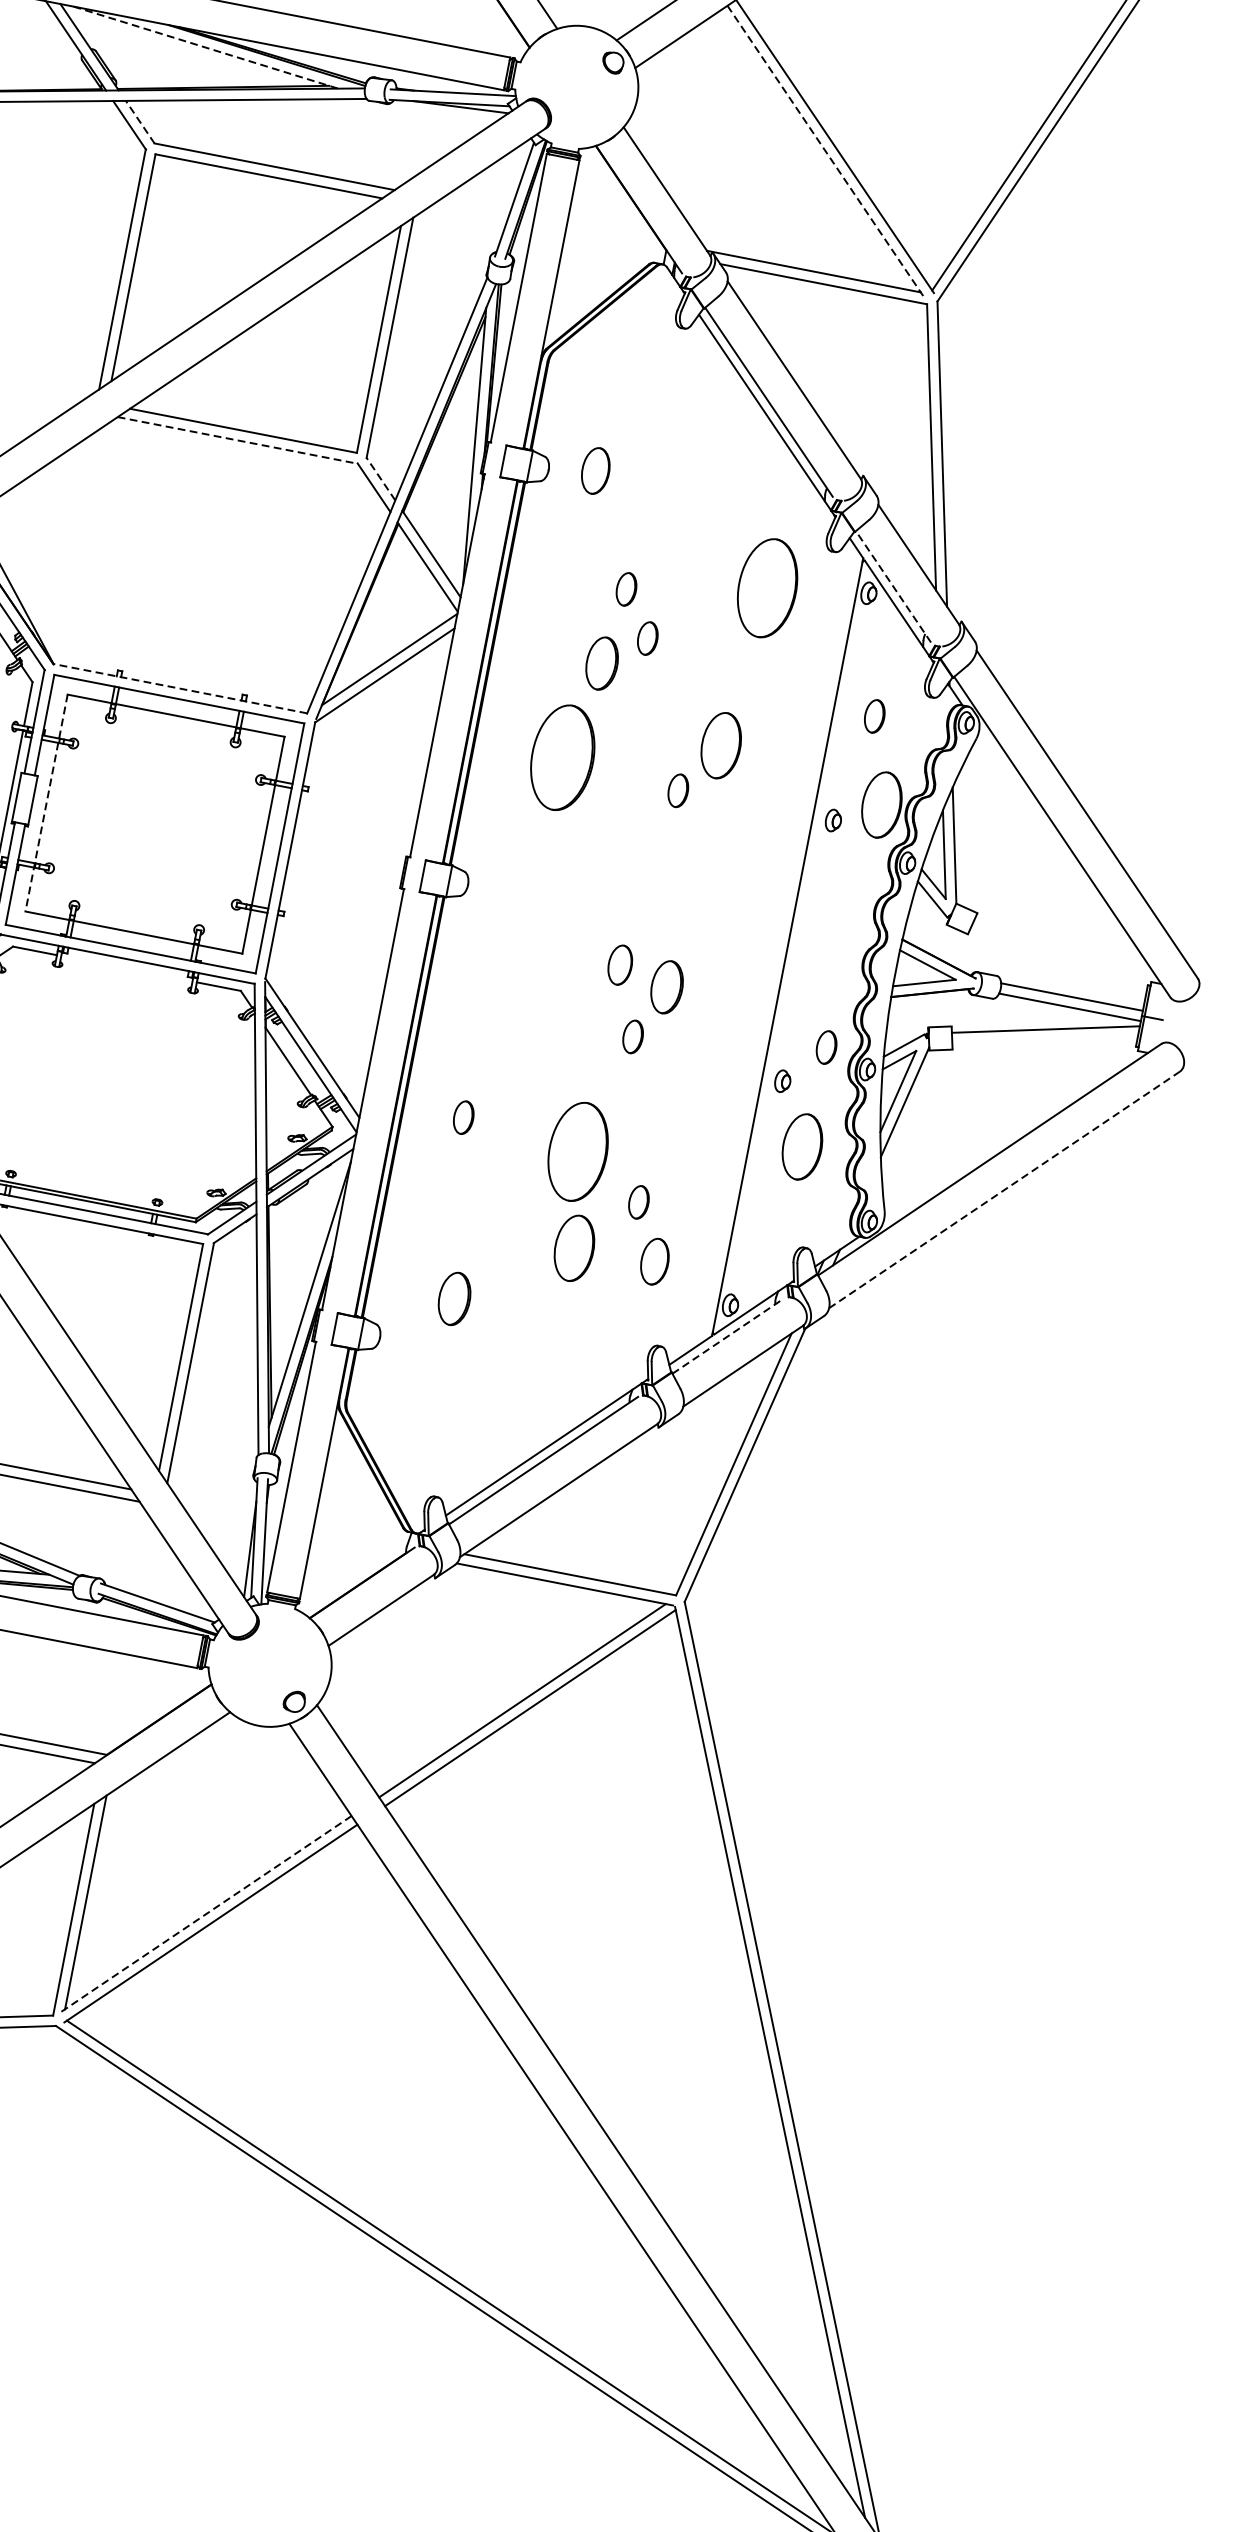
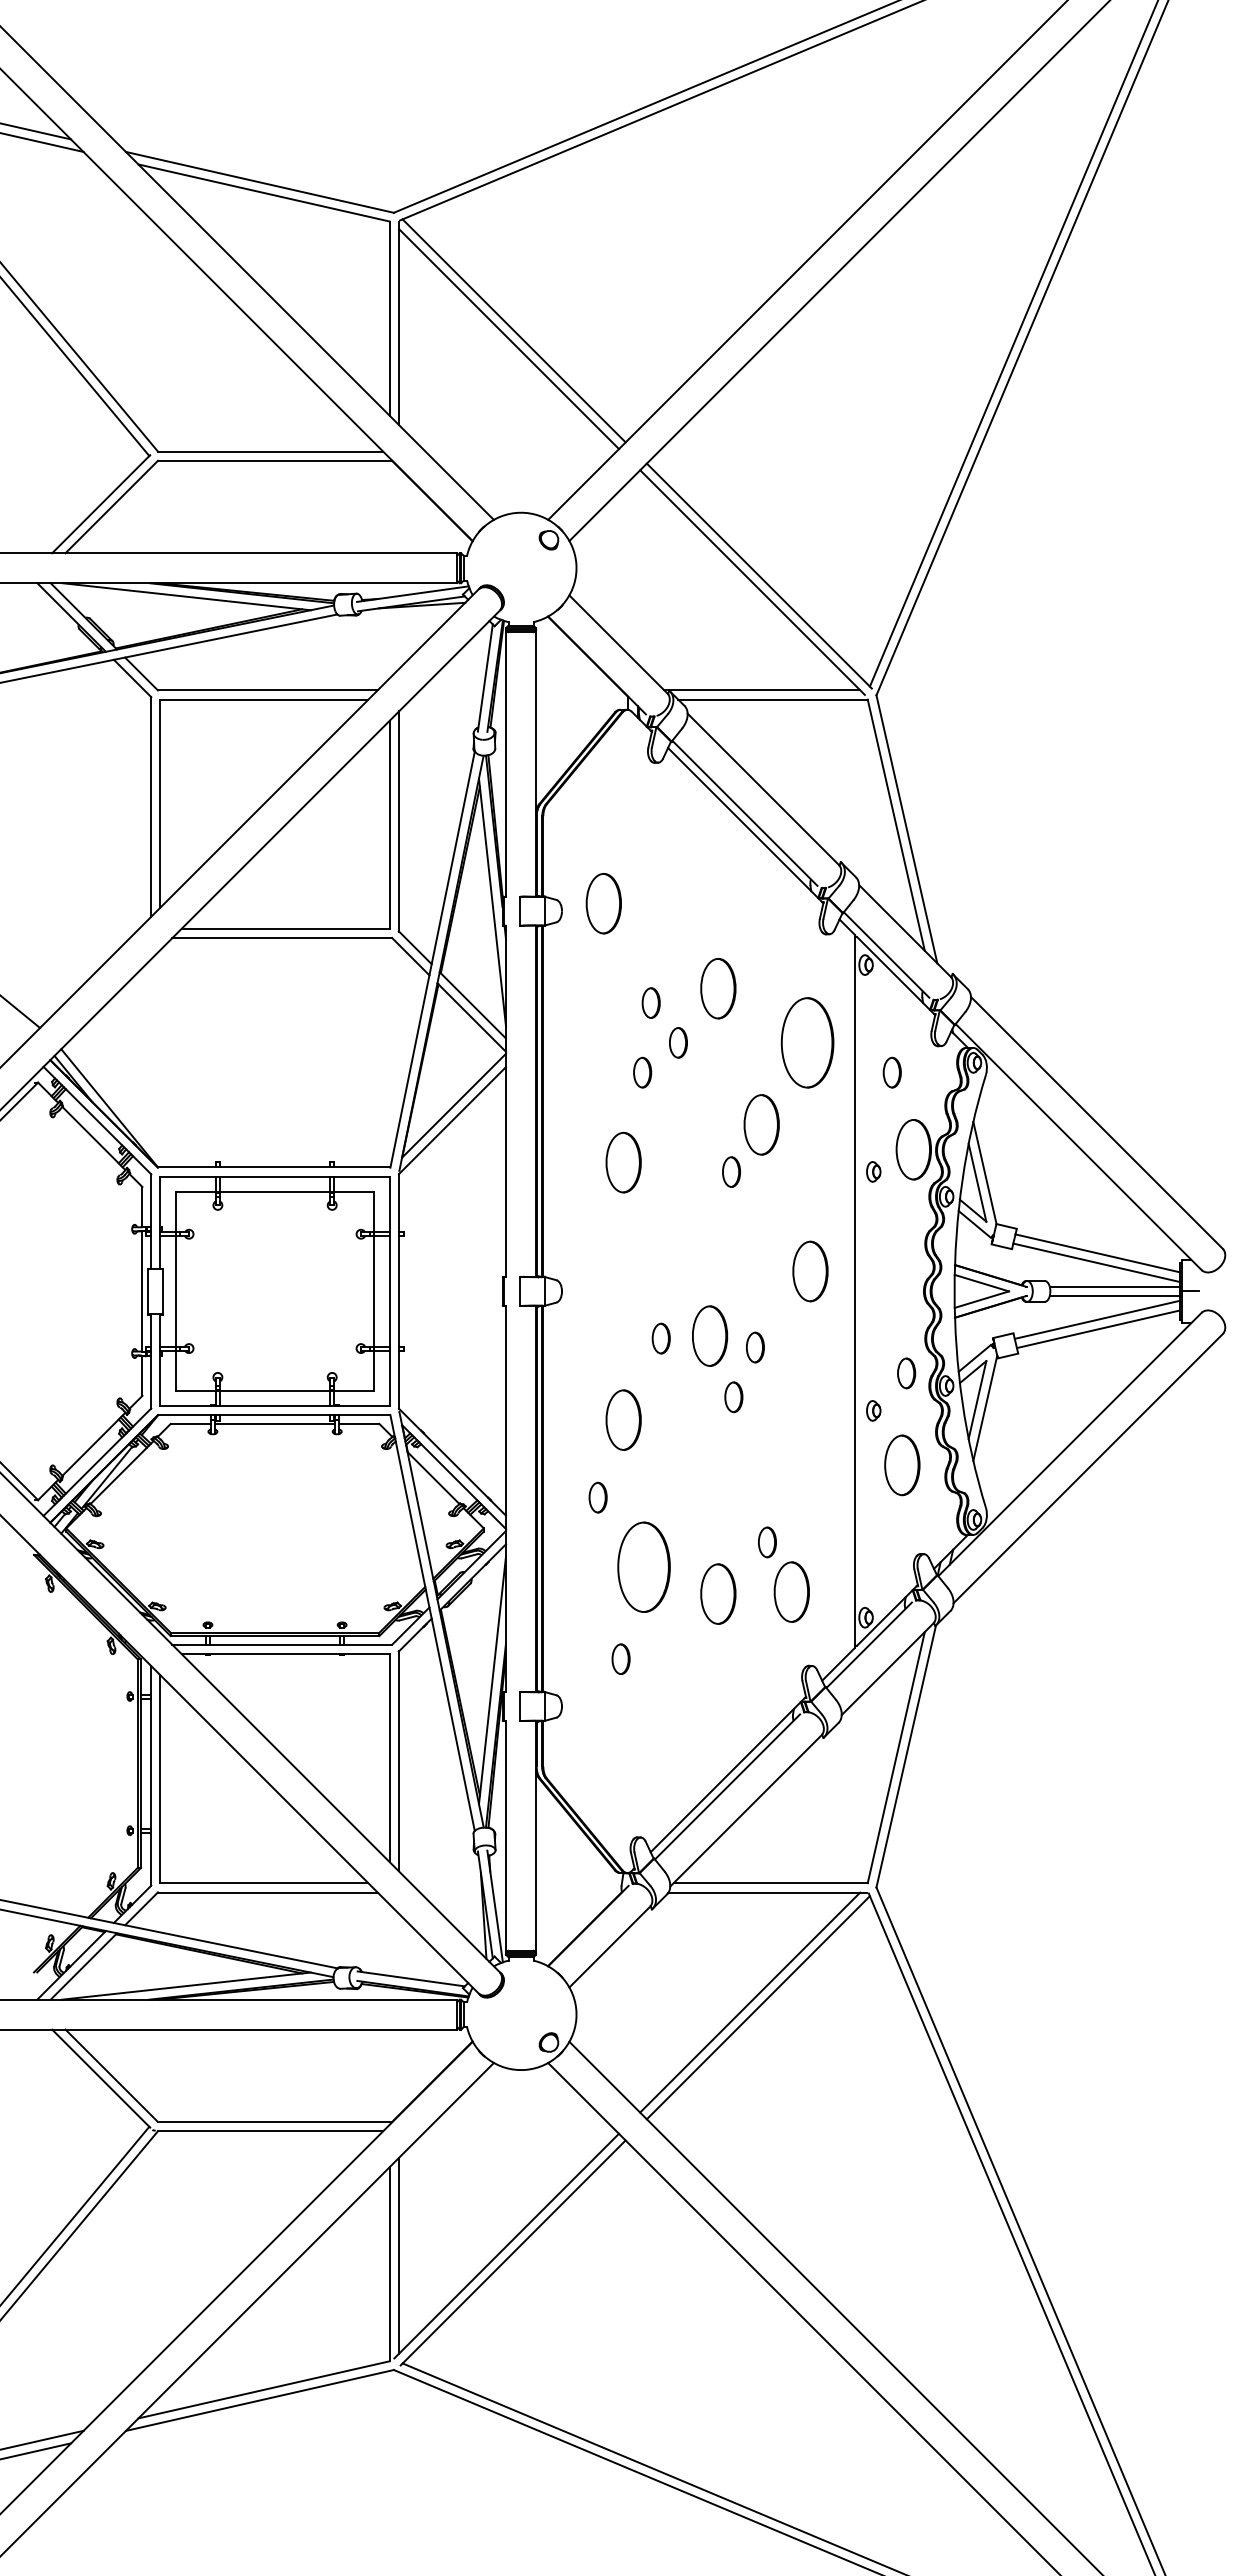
line: (205, 47) -> (186, 596), dashed -> solid
line: (140, 121) -> (141, 673), dashed -> solid
line: (826, 152) -> (752, 582), dashed -> solid
line: (237, 440) -> (282, 938), dashed -> solid
part: (595, 470) -> (603, 903), size x1.43
line: (380, 478) -> (414, 947), dashed -> solid
line: (893, 586) -> (886, 954), dashed -> solid
part: (703, 587) -> (718, 988), added
part: (767, 587) -> (807, 1042), moved
part: (602, 663) -> (642, 1072), size x0.62
line: (179, 688) -> (273, 1167), dashed -> solid
part: (562, 757) -> (623, 1162), size x0.62
line: (46, 803) -> (175, 1291), dashed -> solid
part: (743, 915) -> (810, 1271), added
part: (565, 957) -> (660, 1338), added
line: (1060, 957) -> (1097, 1253), added
part: (620, 964) -> (710, 1335), size x1.67
line: (1057, 966) -> (1096, 1262), added
line: (126, 968) -> (274, 1423), added
part: (667, 987) -> (755, 1347), size x0.62
part: (507, 1037) -> (623, 1419), added
line: (1044, 1040) -> (1097, 1329), added
part: (577, 1150) -> (643, 1566), moved
line: (1004, 1189) -> (1088, 1468), dashed -> solid
part: (654, 1261) -> (791, 1591), size x1.43
part: (454, 1297) -> (620, 1658), size x0.62
line: (728, 1335) -> (869, 1644), dashed -> solid
line: (204, 1915) -> (506, 2246), dashed -> solid

